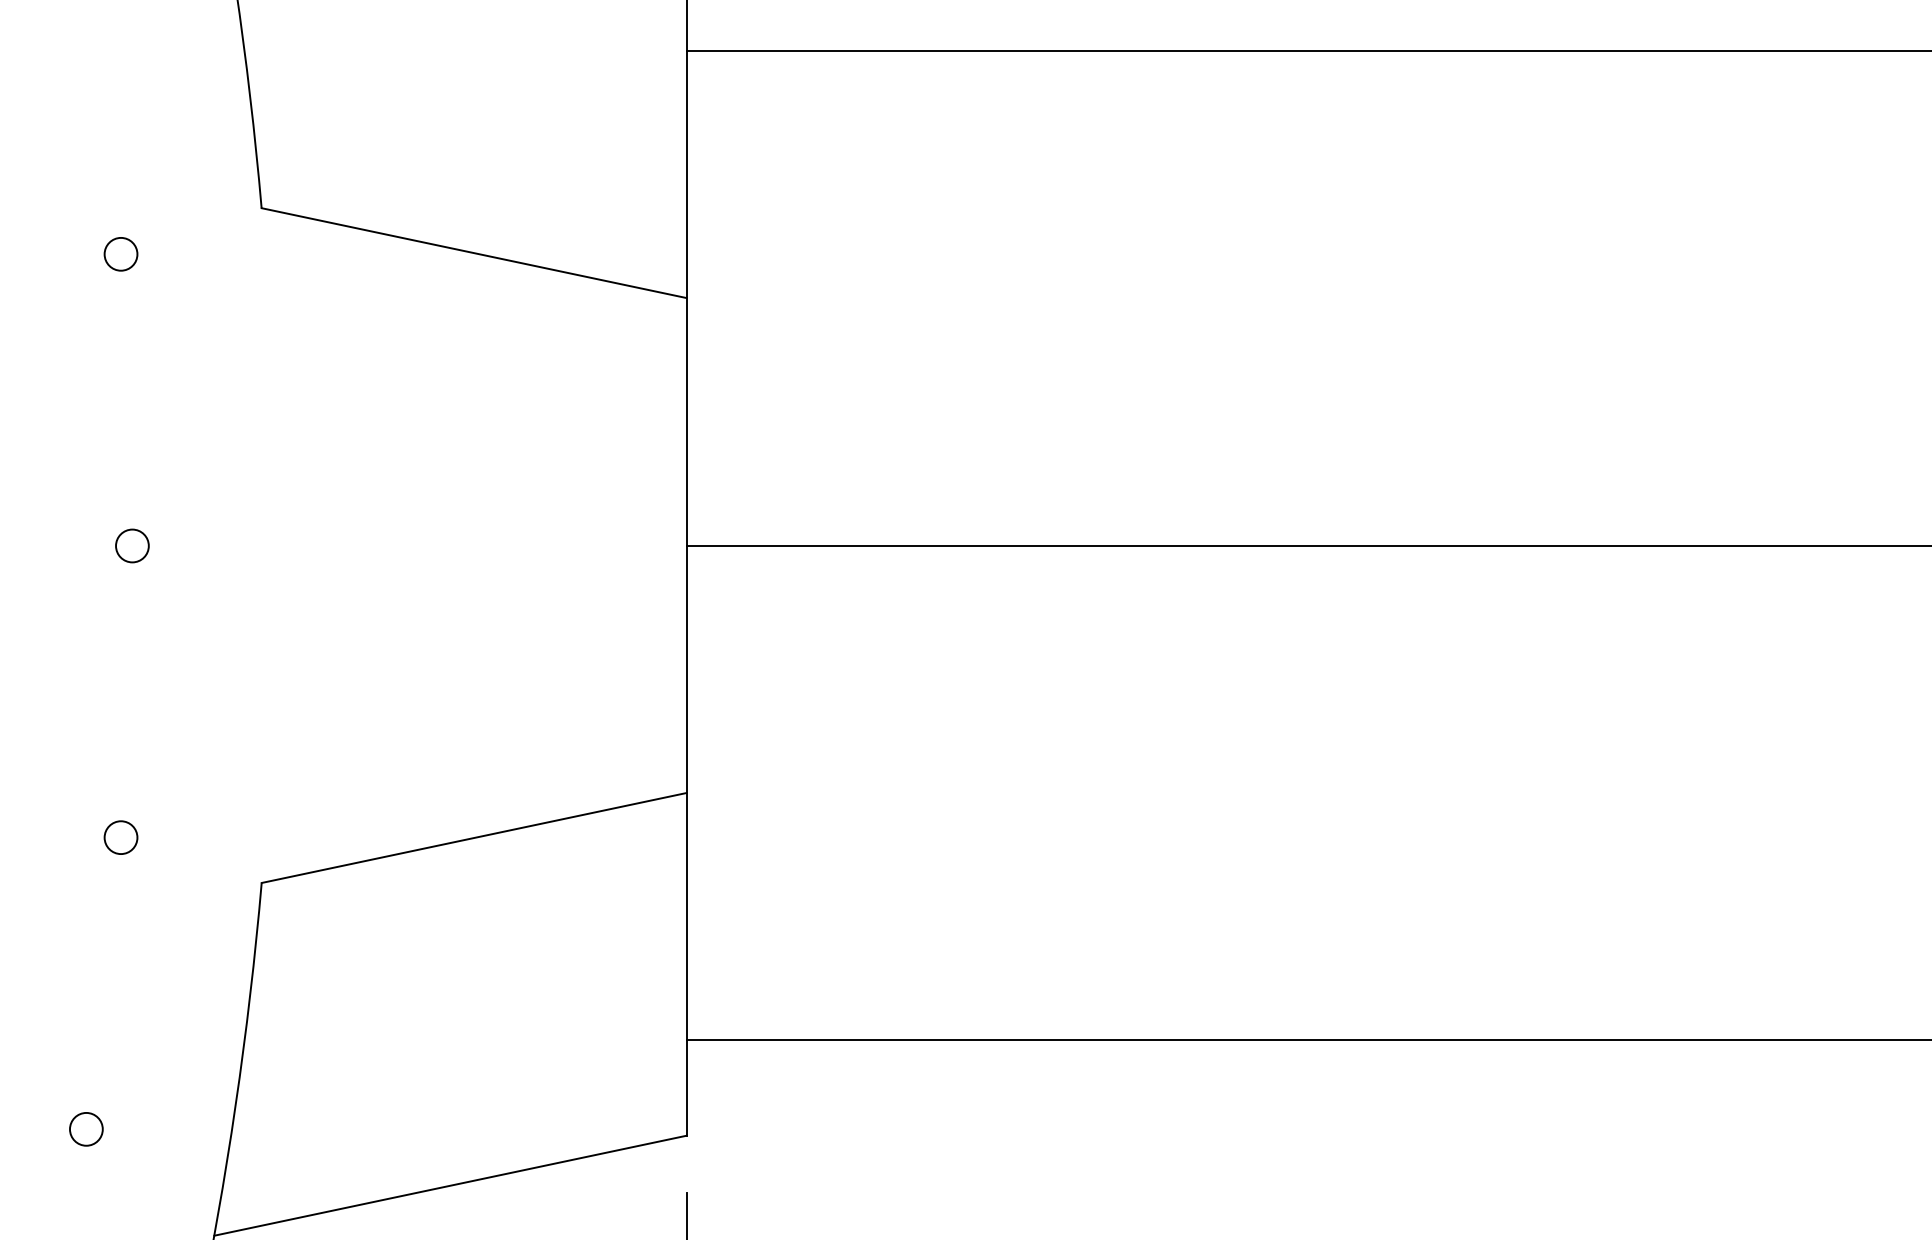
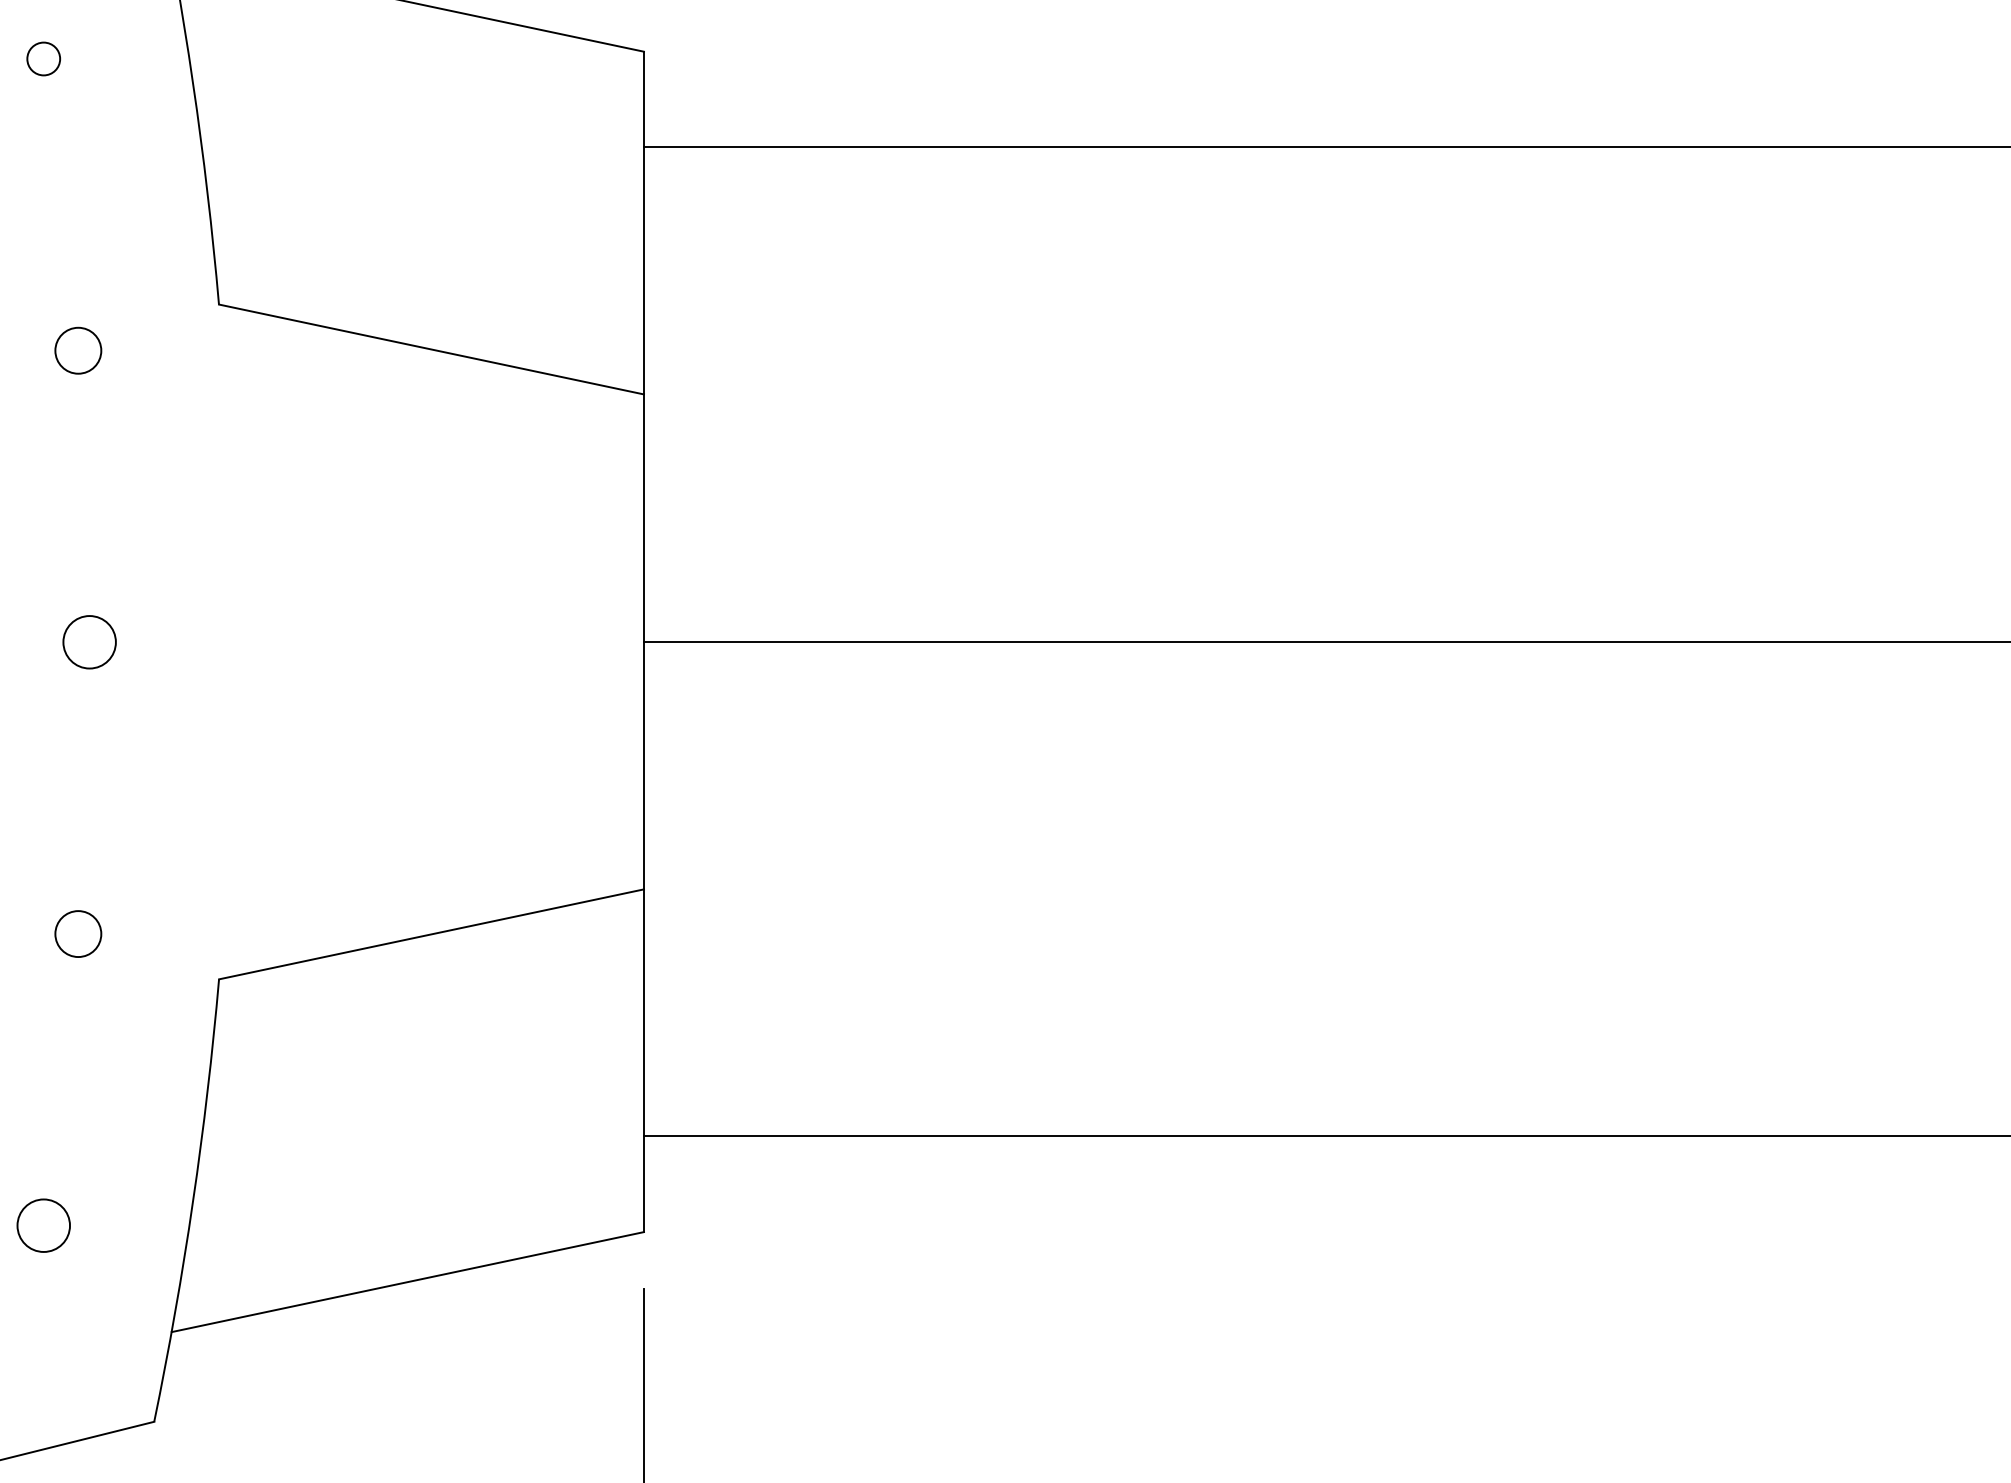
circle: (121, 254) -> (78, 350), size x1.4
circle: (132, 546) -> (89, 642), size x1.6
circle: (121, 837) -> (78, 933), size x1.4
circle: (86, 1129) -> (43, 1225), size x1.6

